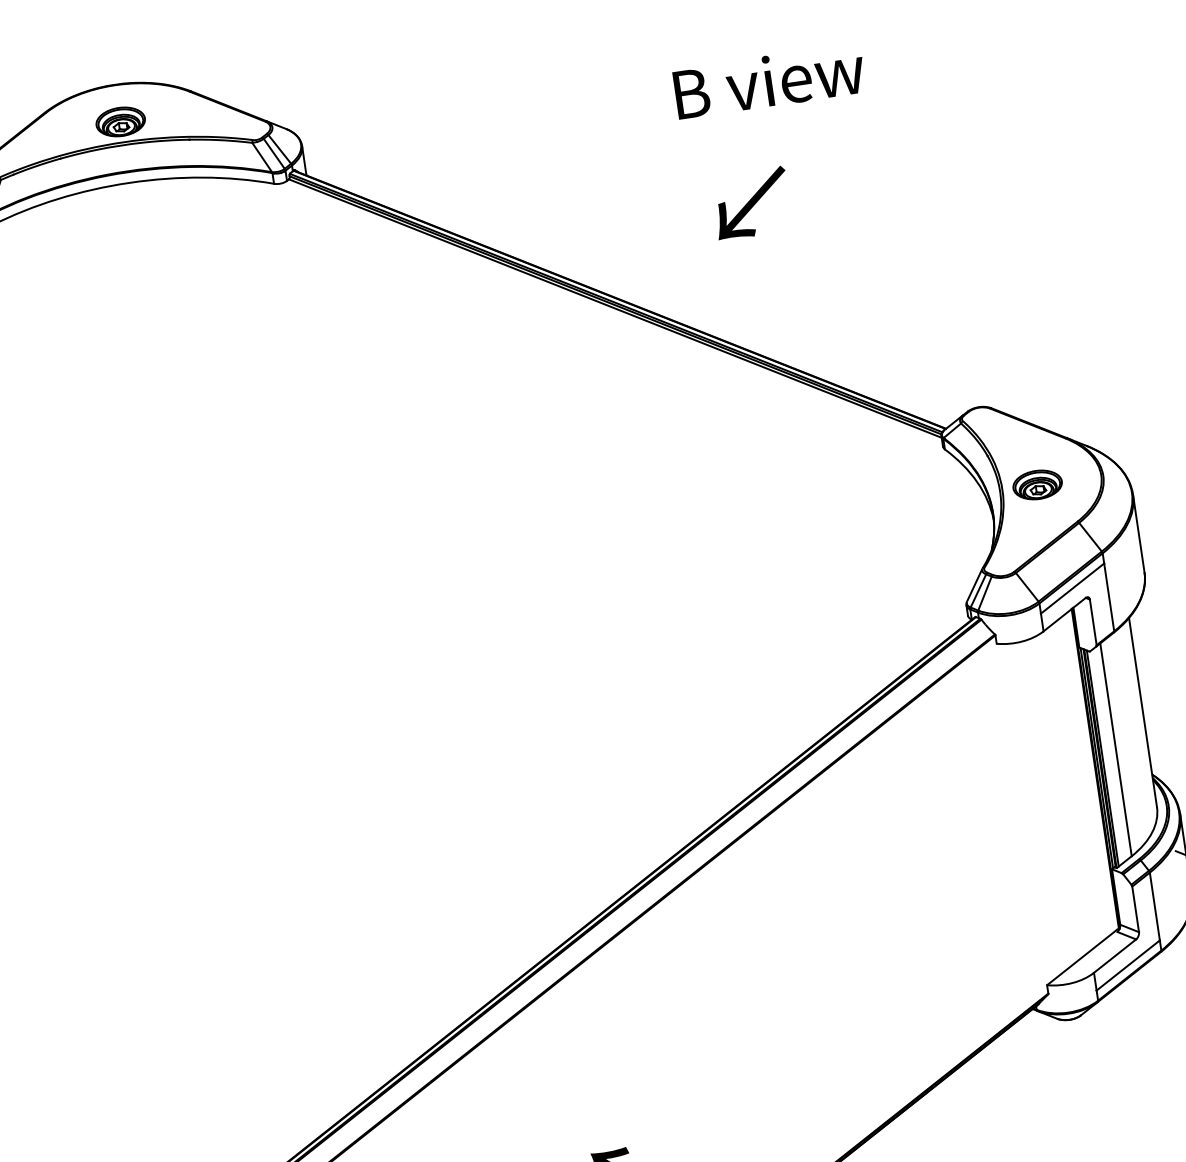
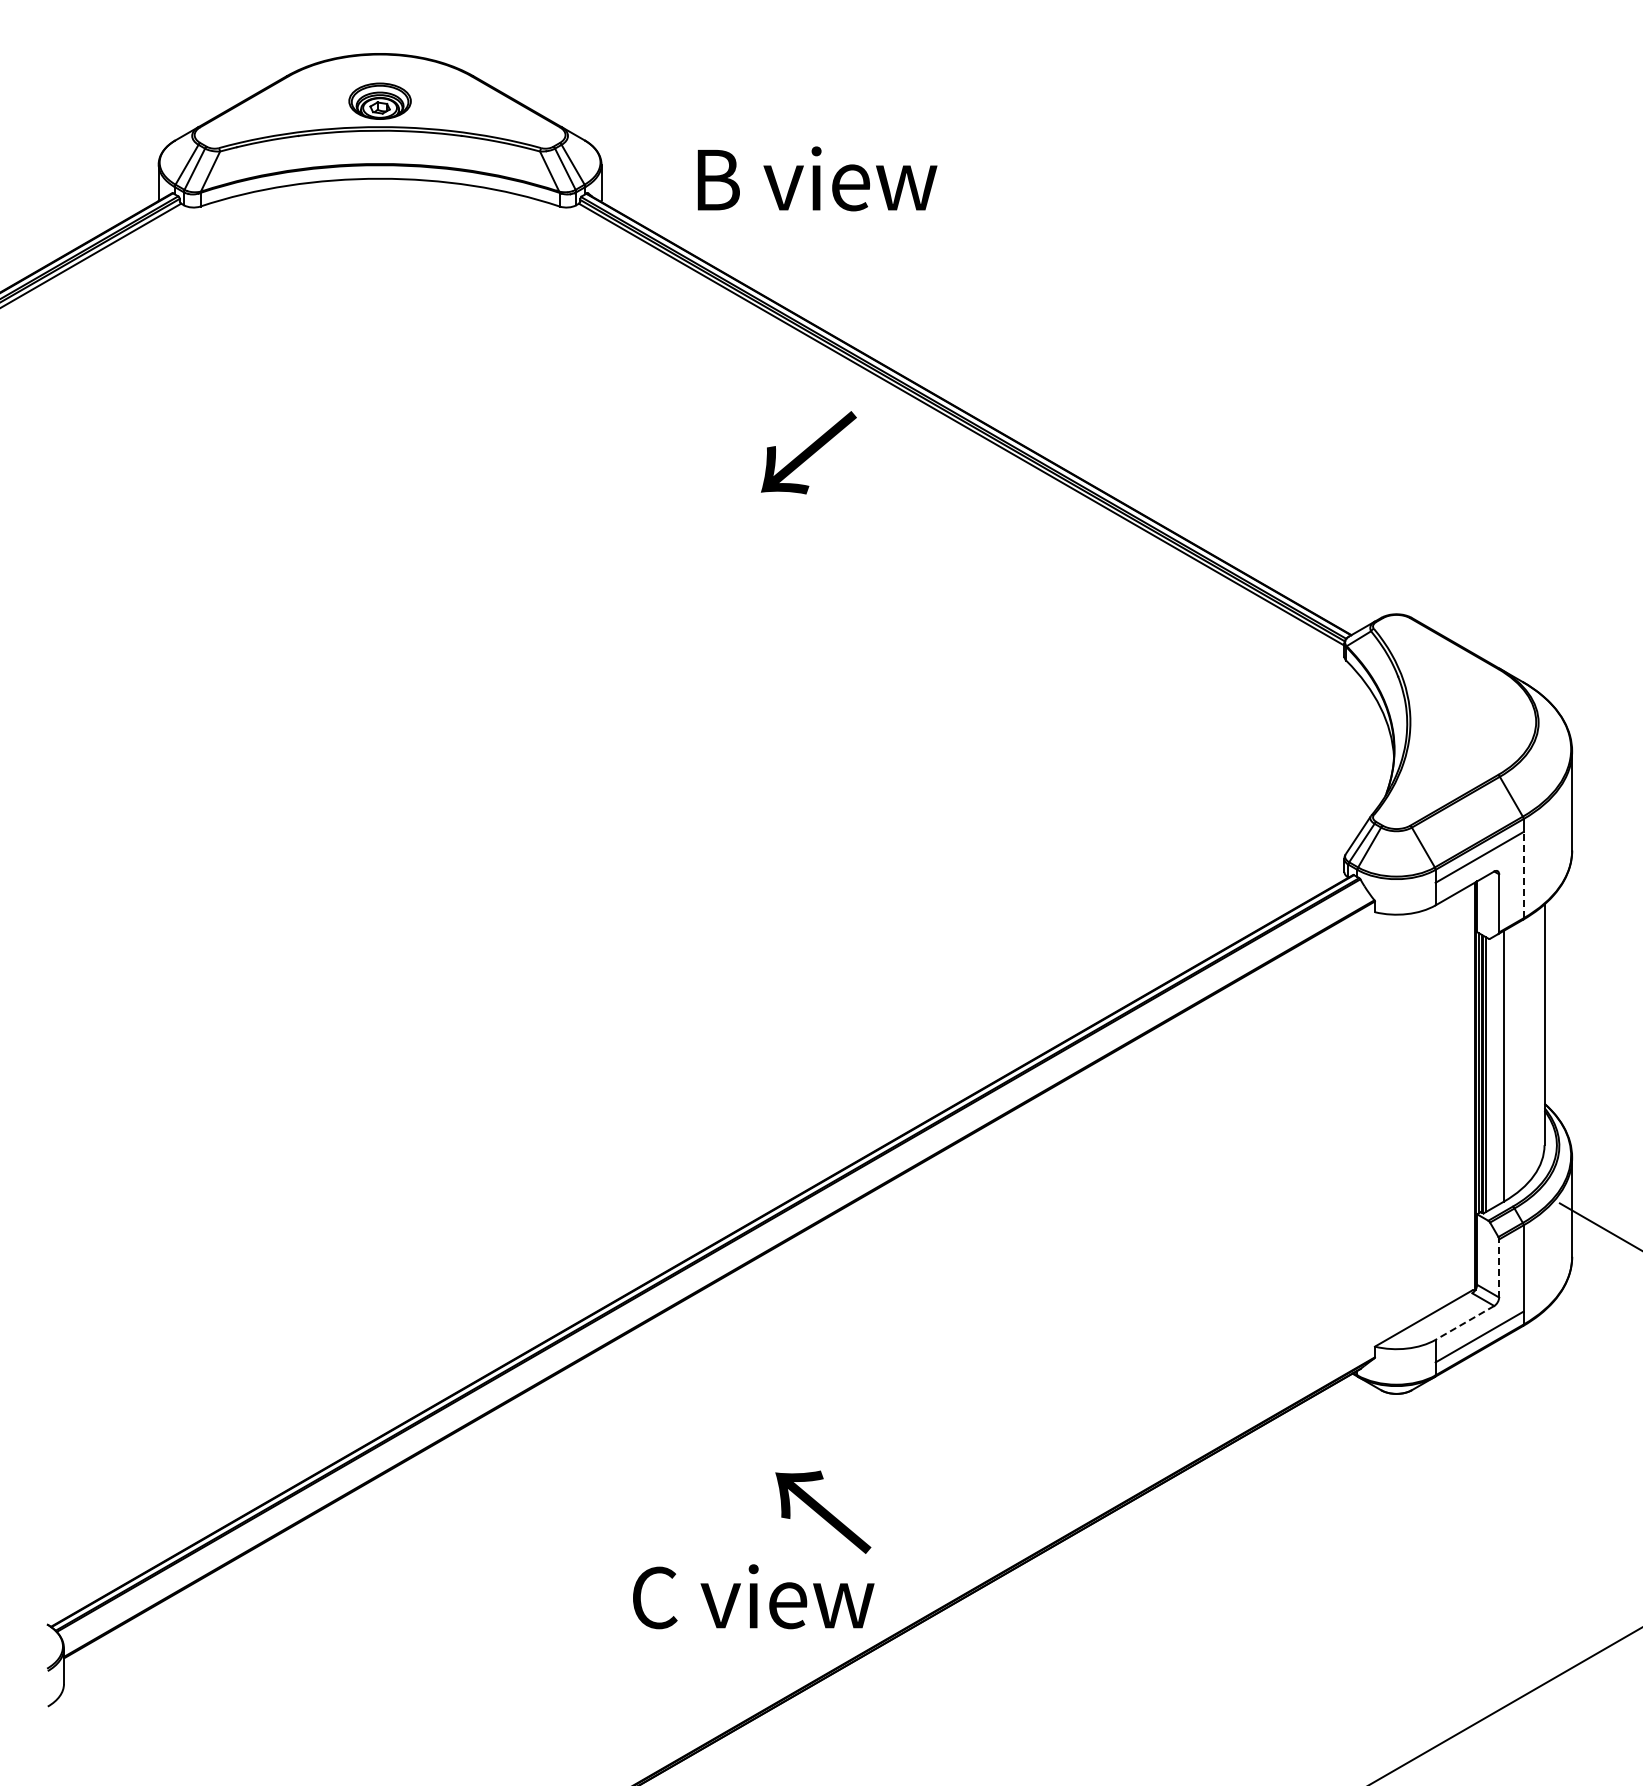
text: (769, 80) -> (817, 178), moved
text: (751, 203) -> (808, 452), moved
part: (1037, 484) -> (1454, 721), removed
line: (1109, 596) -> (1523, 874), solid -> dashed
line: (1135, 909) -> (1499, 1268), solid -> dashed
line: (1114, 955) -> (1464, 1322), solid -> dashed

